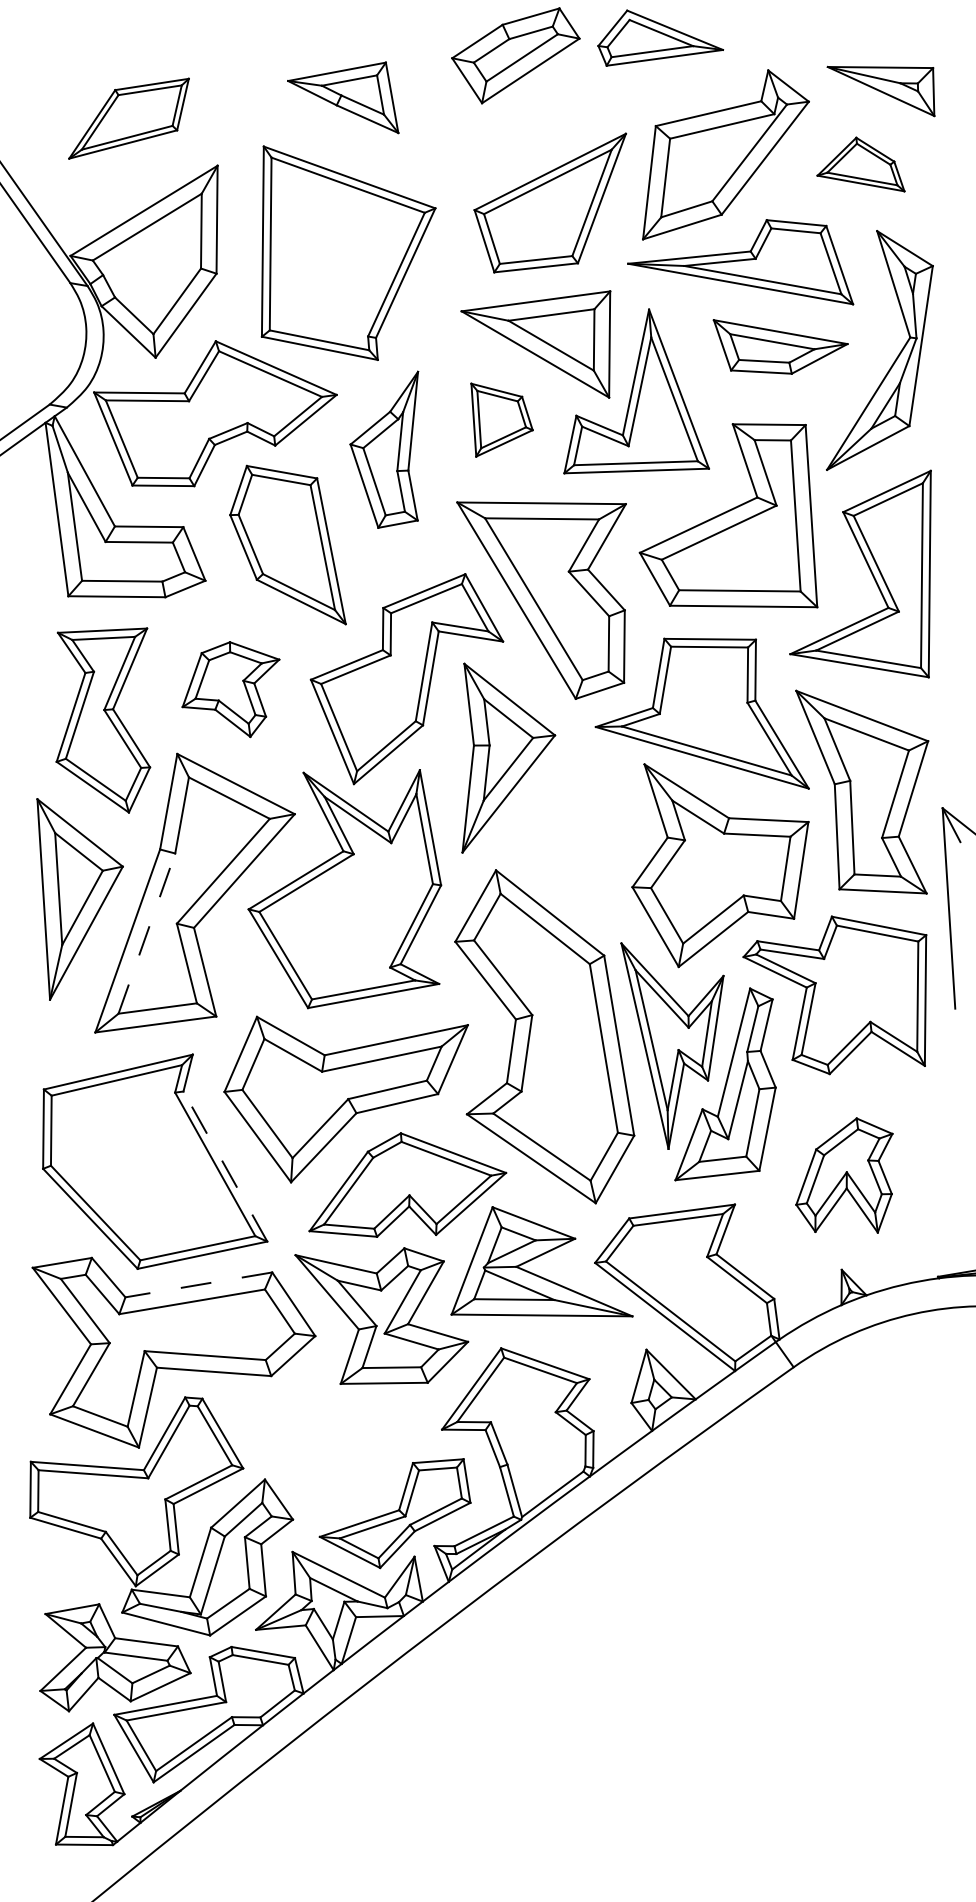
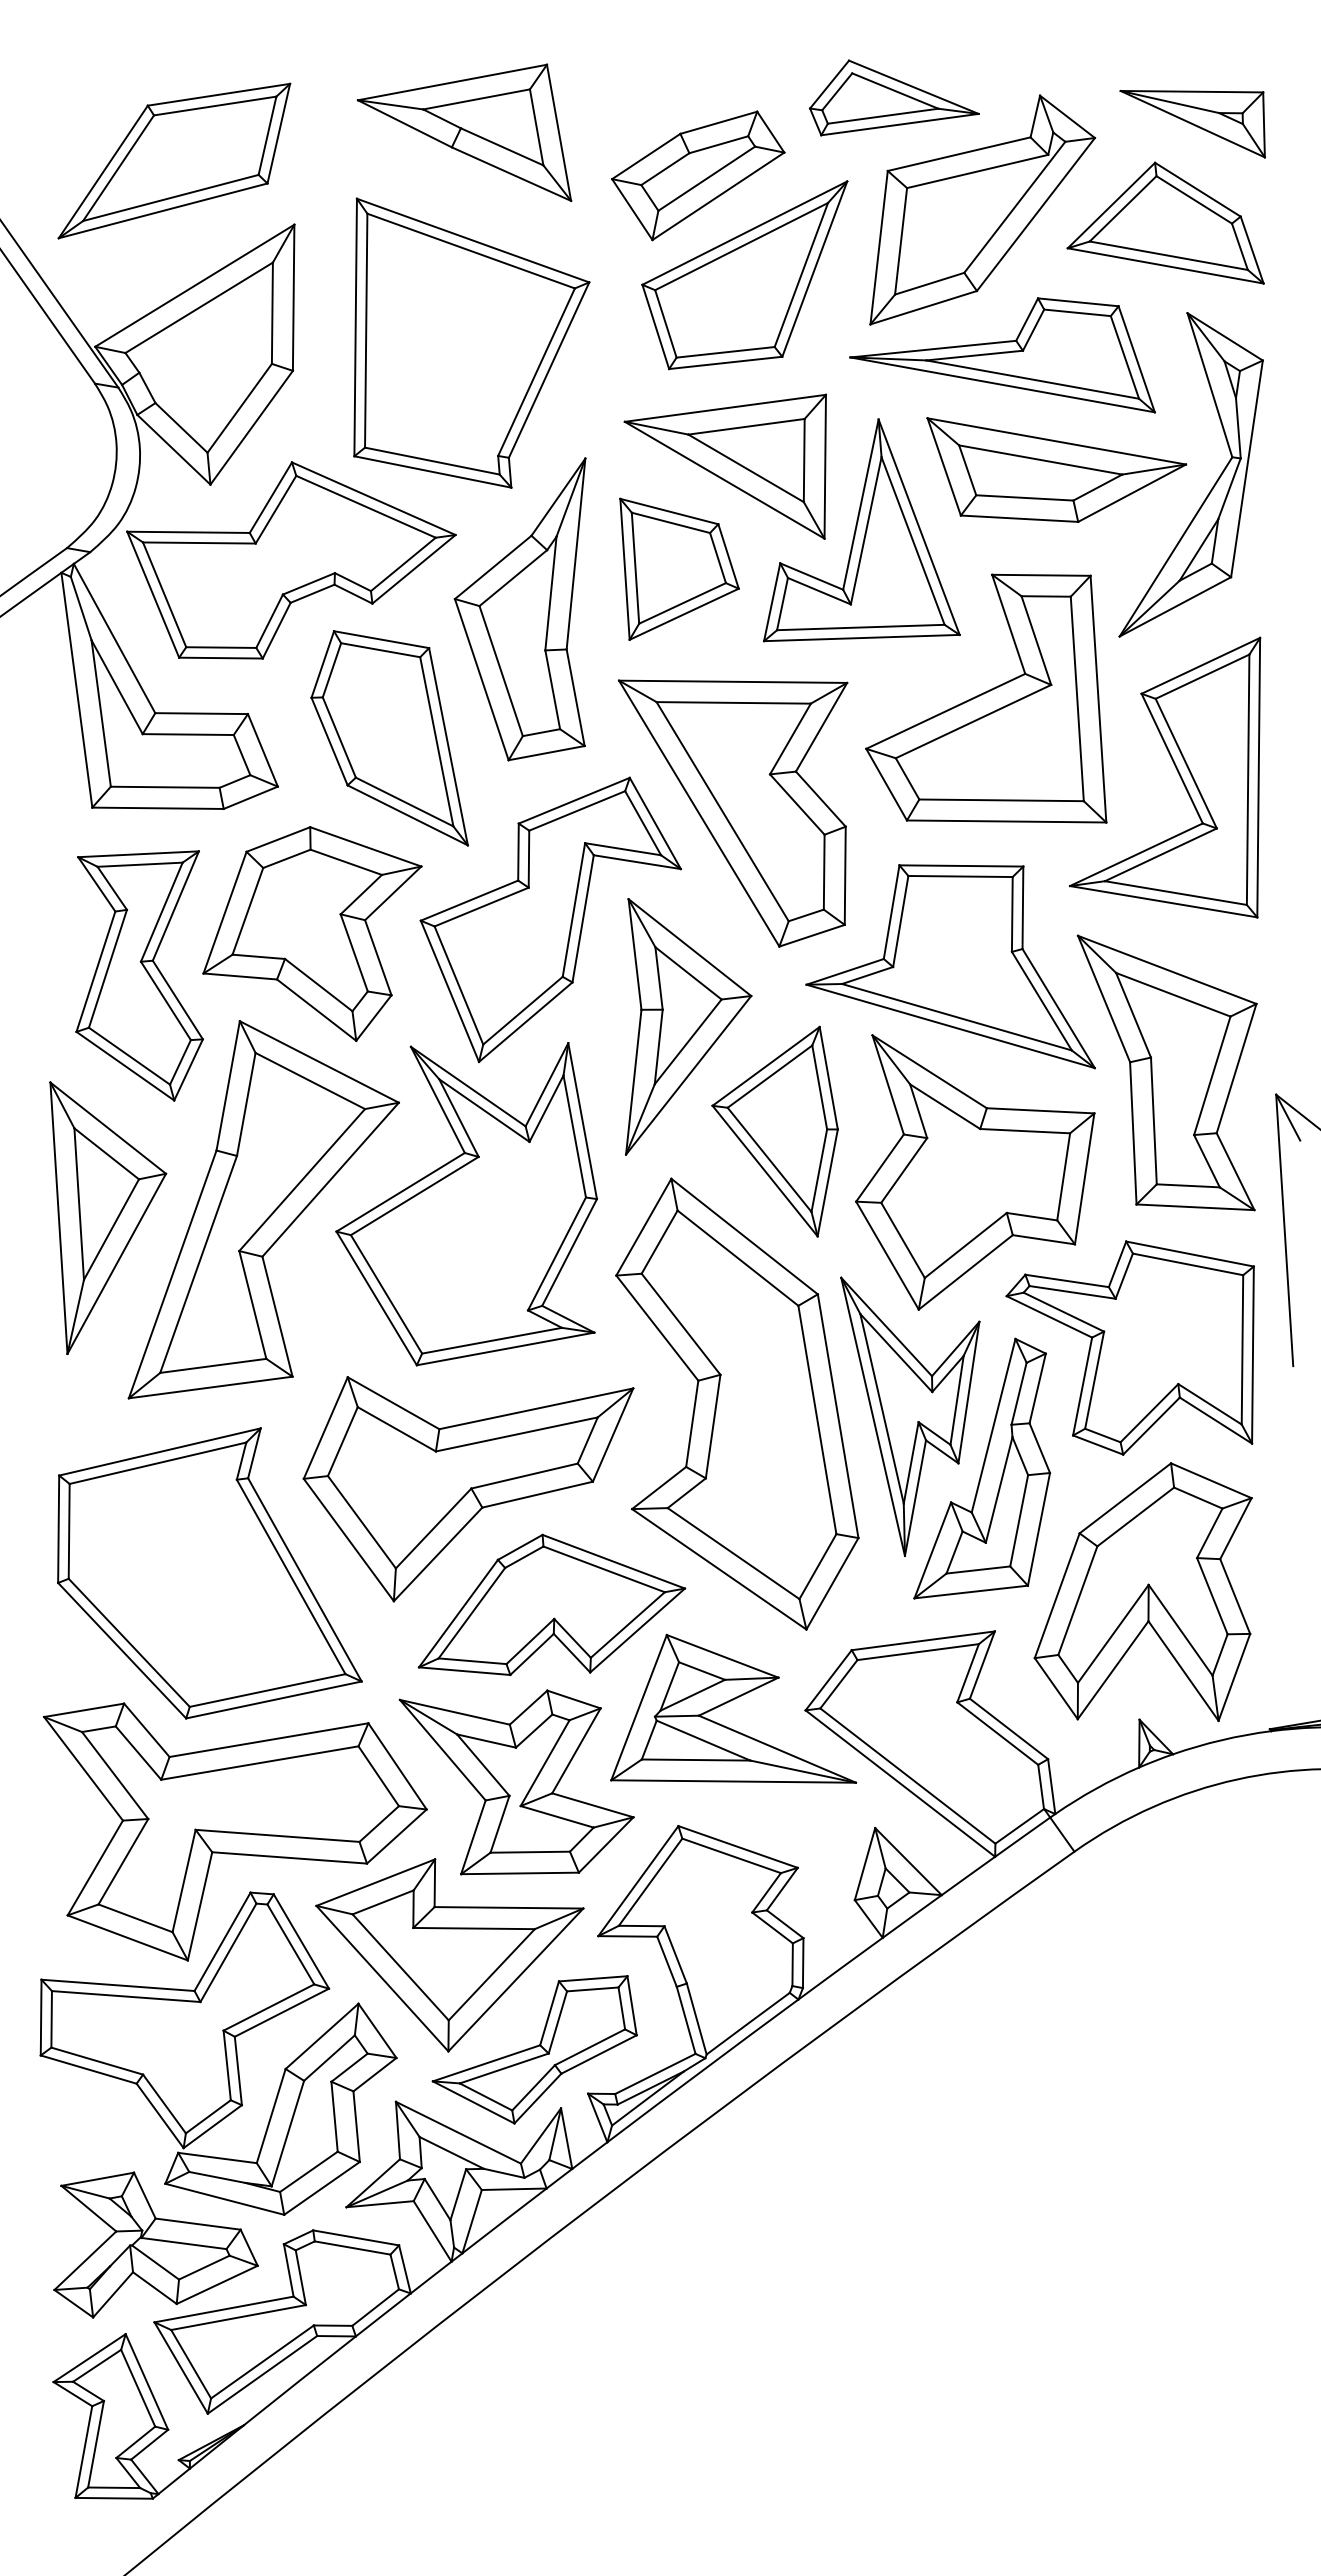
part: (660, 37) -> (893, 97), moved
part: (516, 55) -> (698, 175), moved
part: (343, 97) -> (464, 132), size x1.43
part: (129, 118) -> (174, 160), size x1.43
part: (860, 164) -> (1165, 222), size x1.67
part: (780, 346) -> (1056, 469), size x1.43
part: (502, 419) -> (679, 568), size x1.43
part: (383, 449) -> (519, 609), size x1.43
part: (231, 689) -> (312, 933), size x1.67
part: (572, 835) -> (774, 1131), added
line: (146, 932) -> (198, 1263), dashed -> solid
line: (225, 1166) -> (304, 1579), dashed -> solid
part: (843, 1175) -> (1142, 1591), size x1.67
line: (198, 1285) -> (268, 1740), dashed -> solid
part: (332, 1443) -> (449, 1955), added

